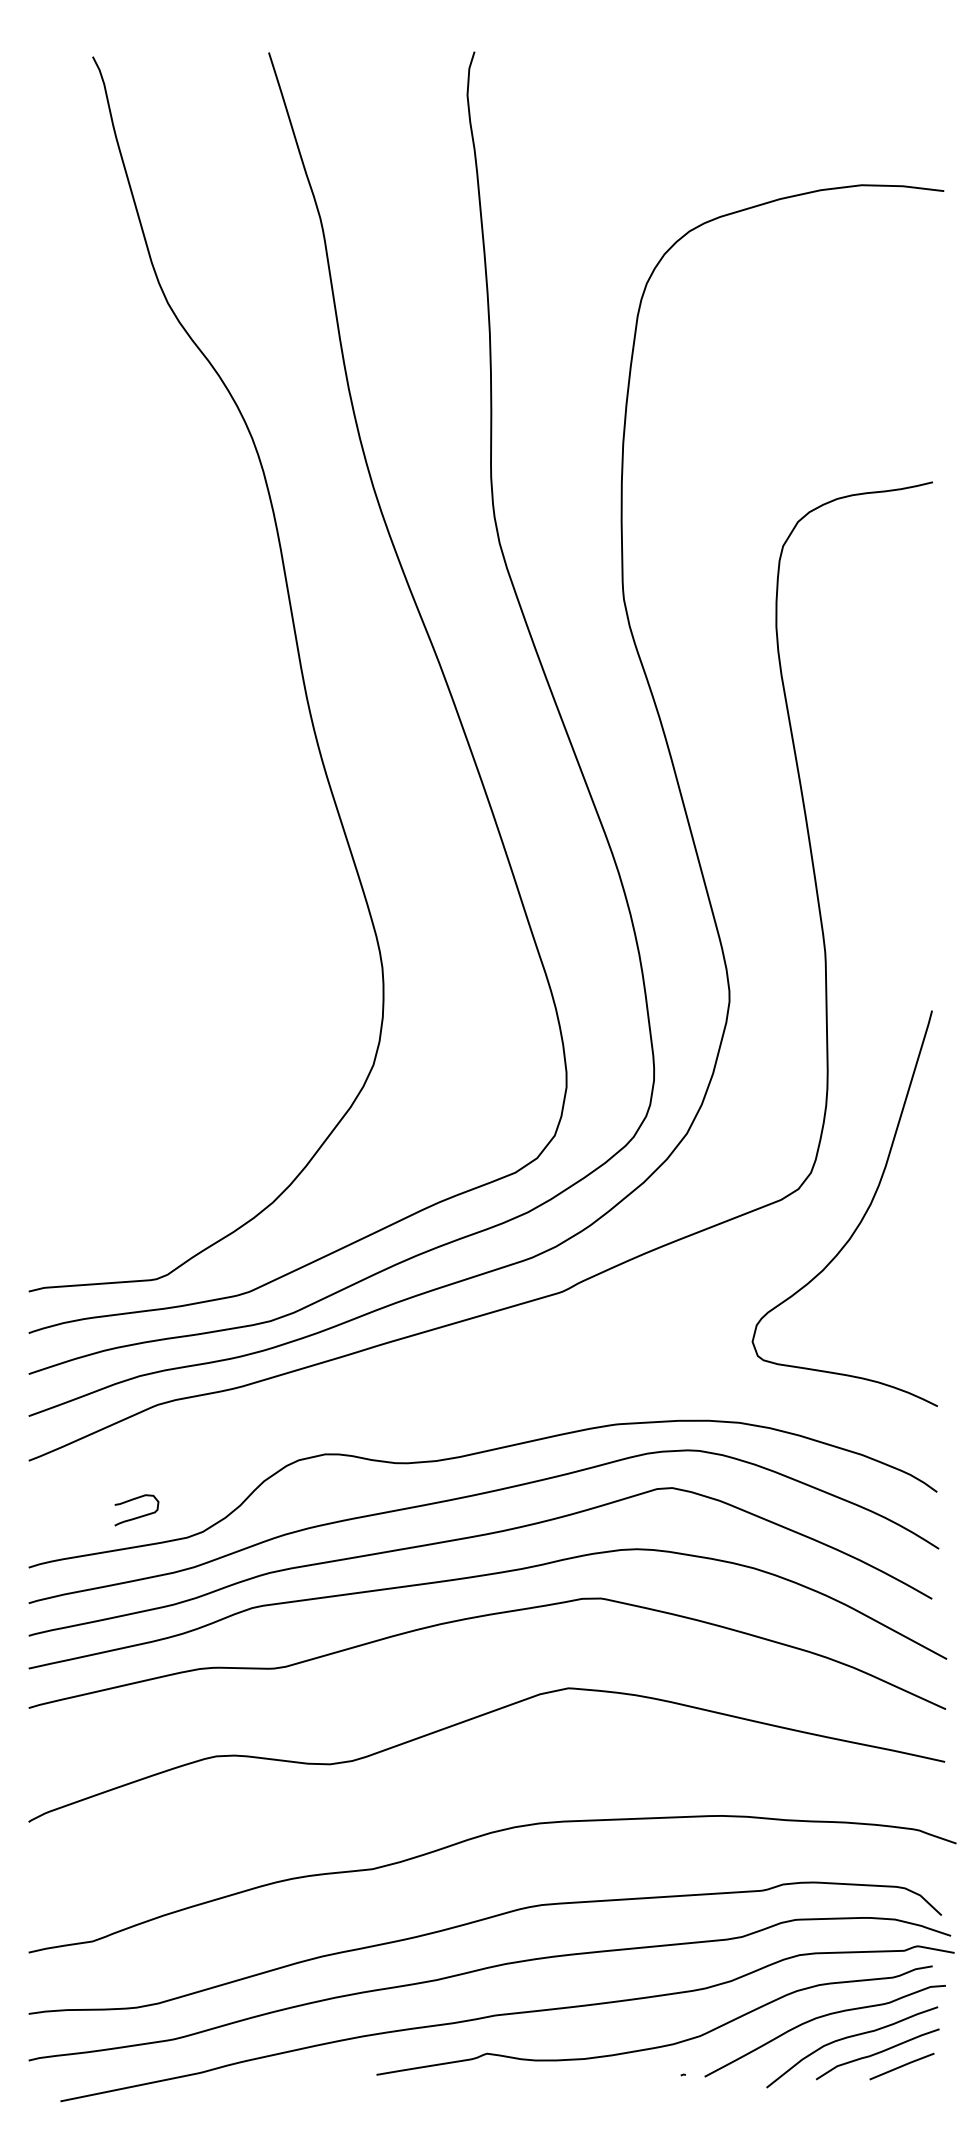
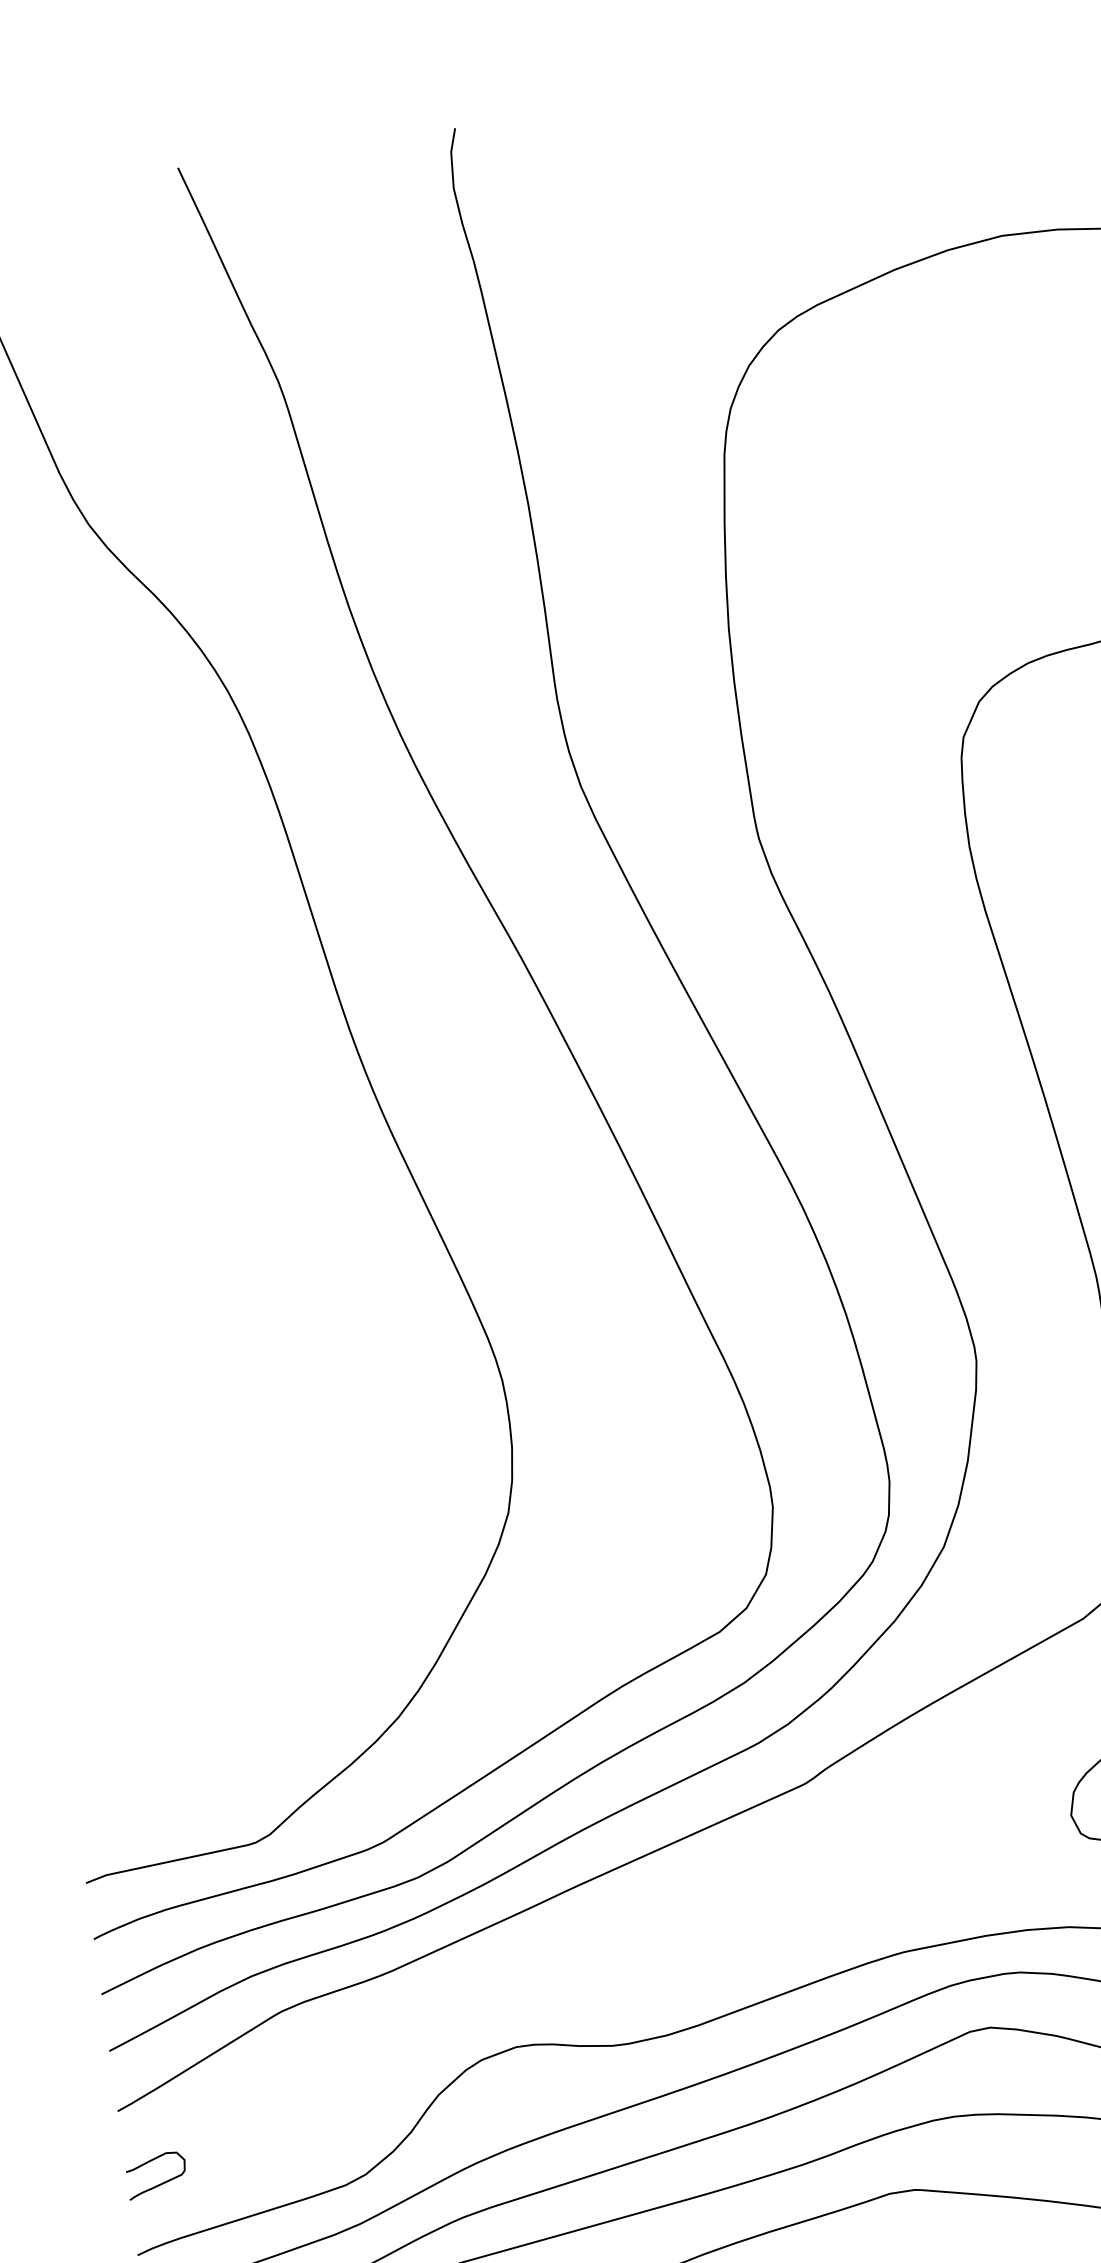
curve: (137, 1516) -> (158, 2183), moved

